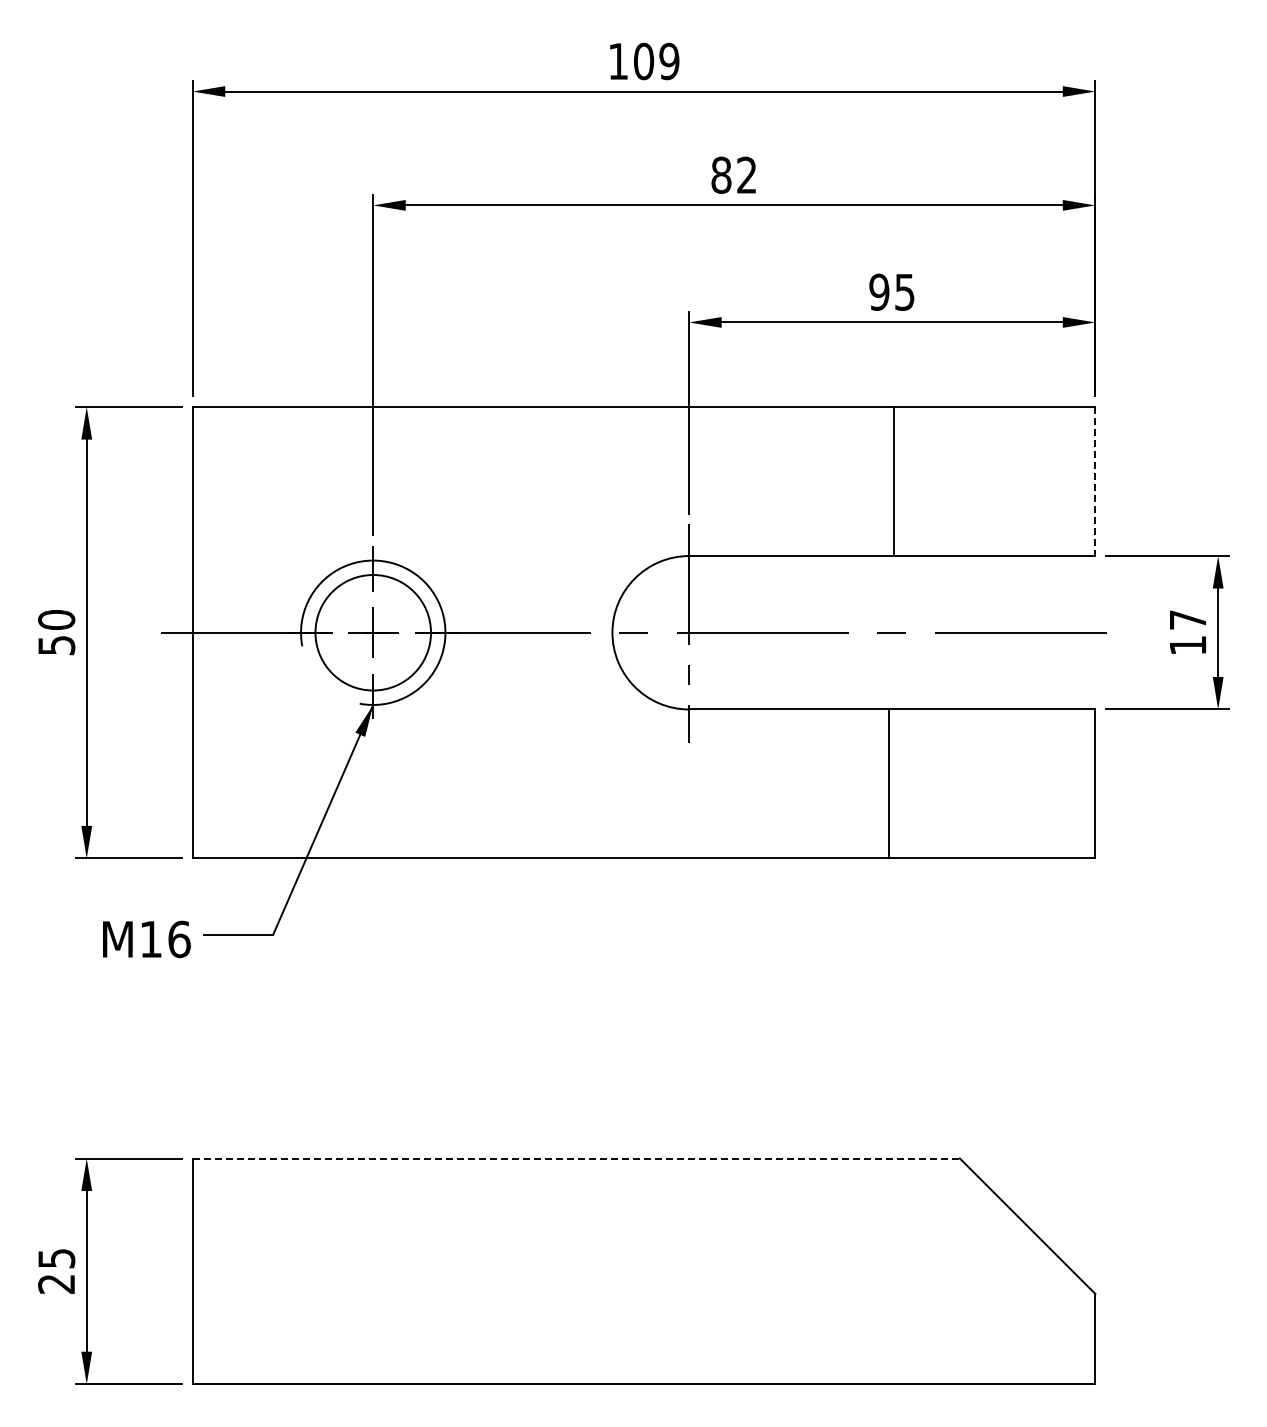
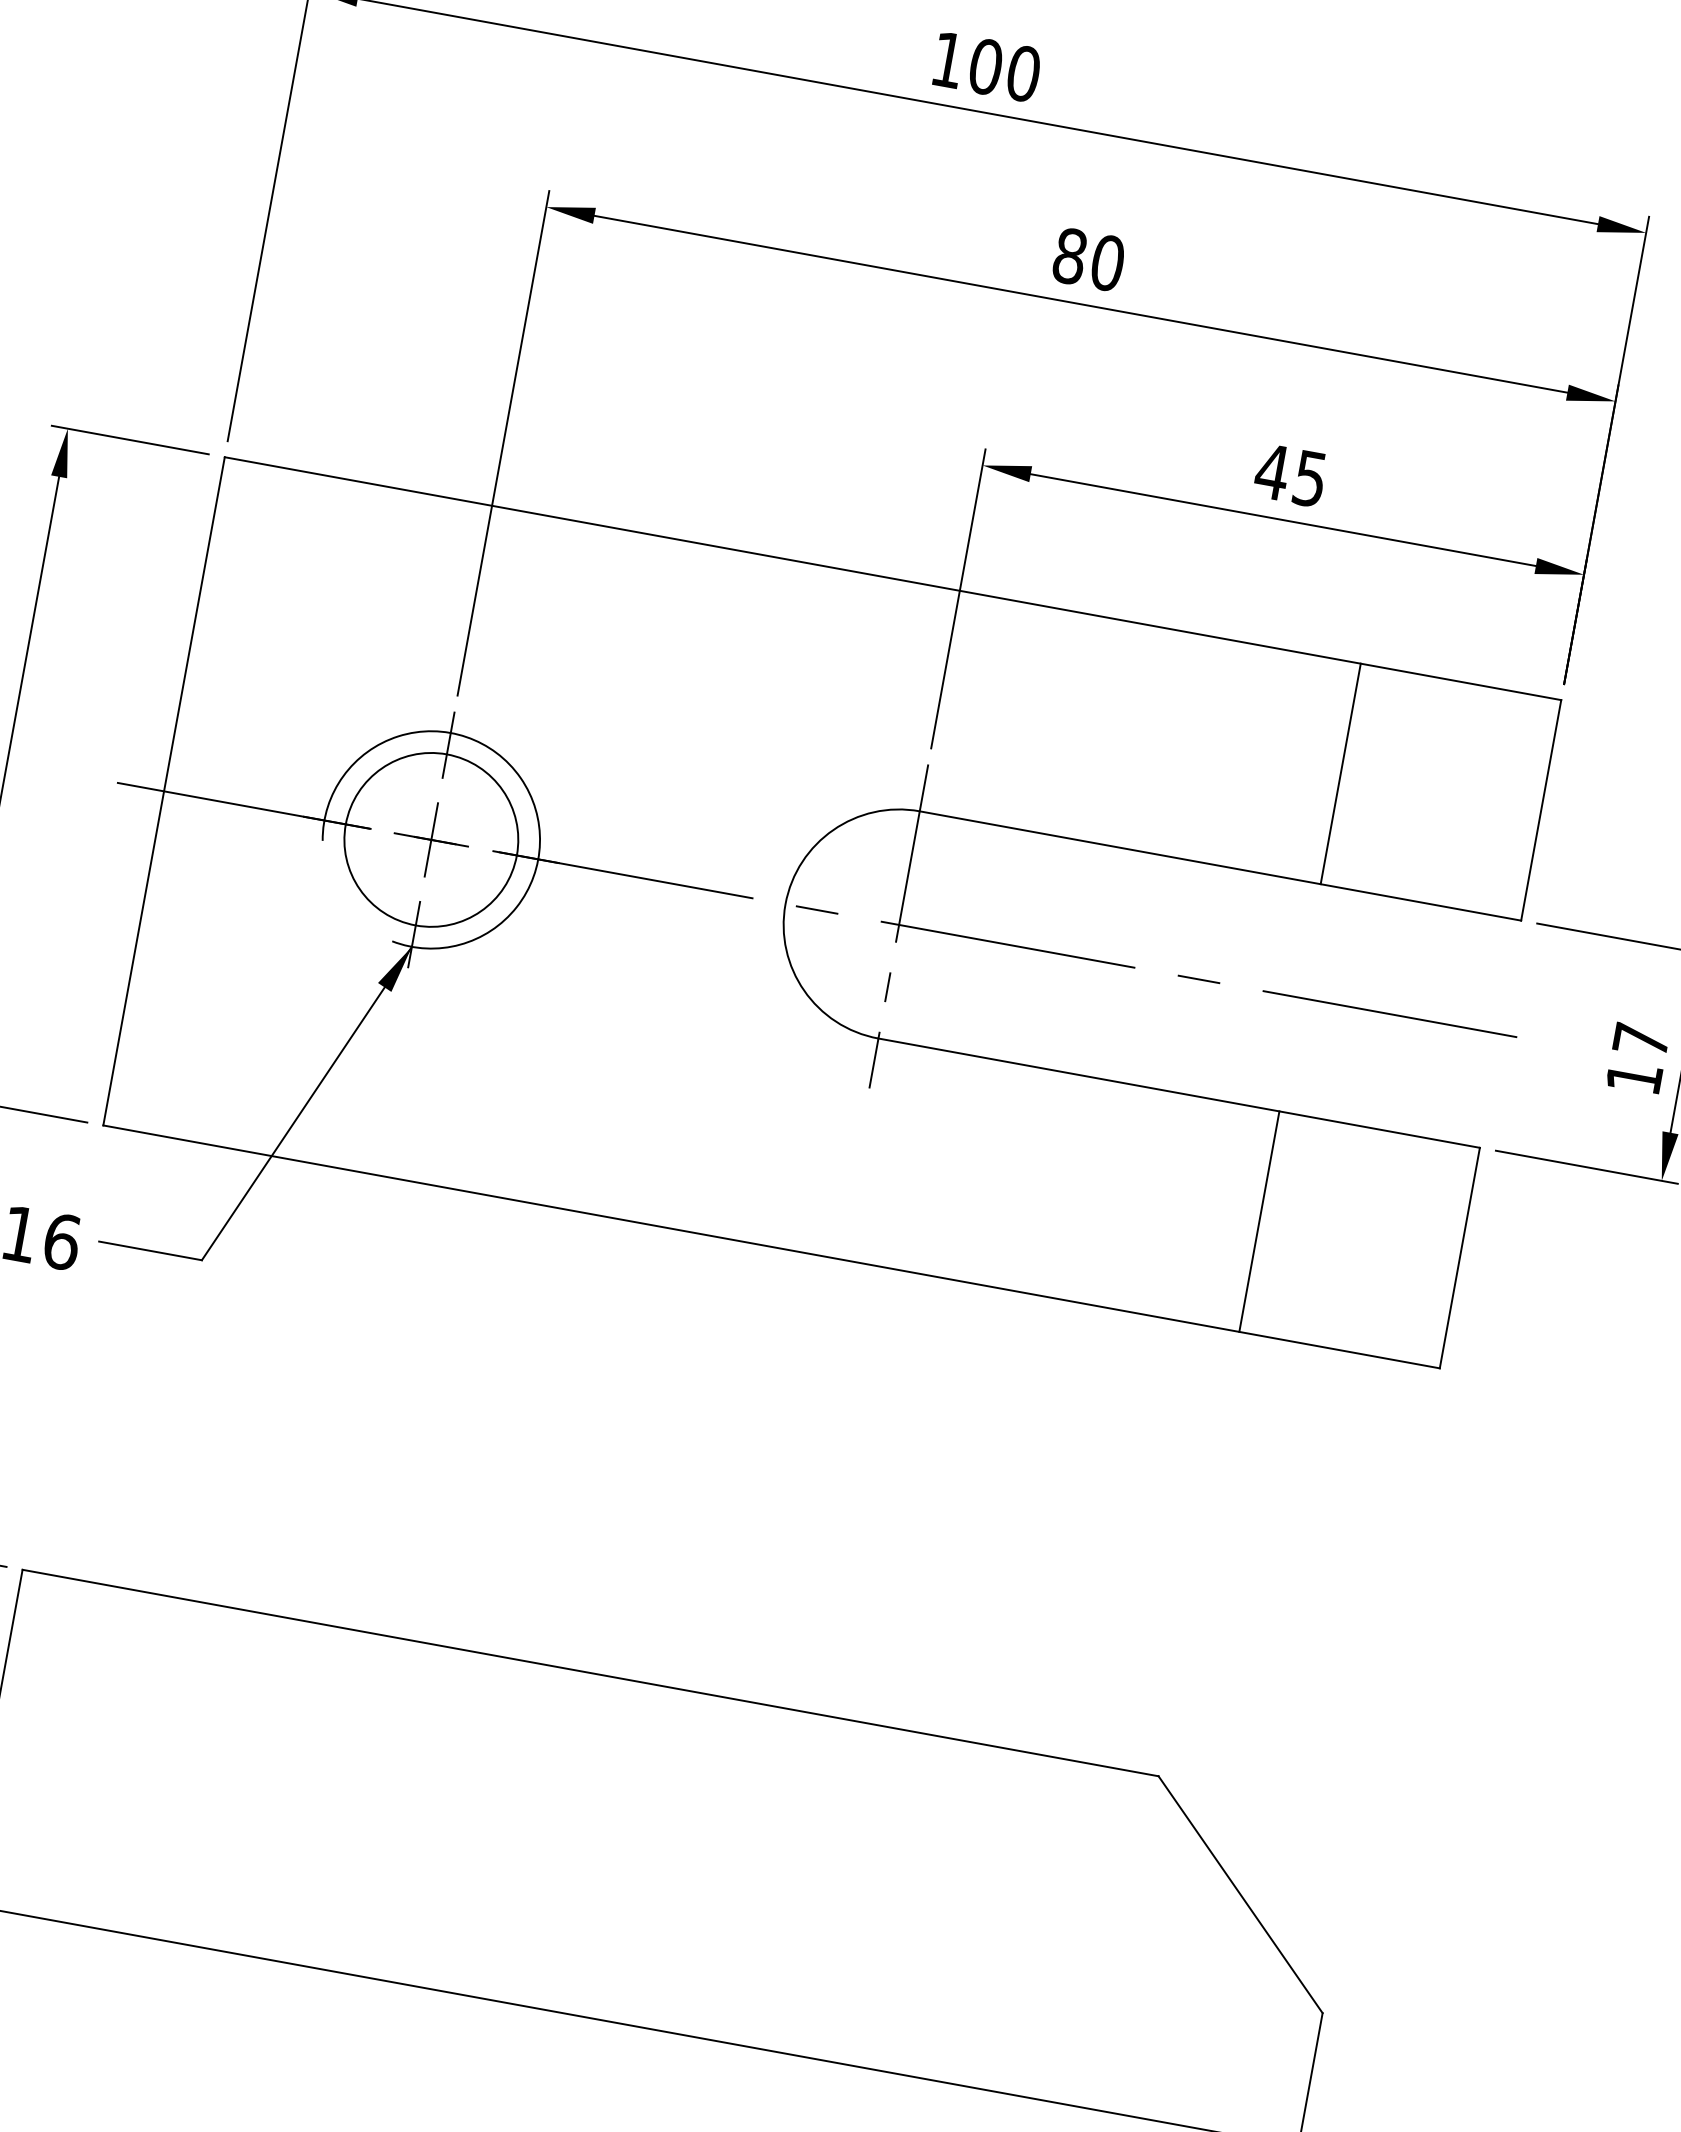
text: (669, 61) -> (1023, 73), 109 -> 100
text: (747, 174) -> (1108, 262), 82 -> 80
text: (878, 291) -> (1271, 470), 95 -> 45
line: (893, 481) -> (1340, 773), moved
line: (1095, 482) -> (1541, 811), dashed -> solid
line: (888, 783) -> (1258, 1220), moved
line: (576, 1158) -> (590, 1673), dashed -> solid

